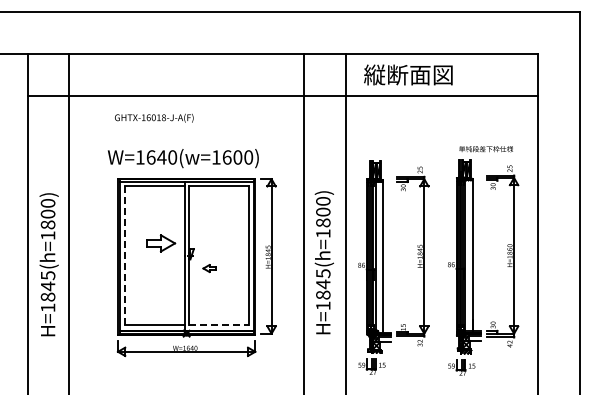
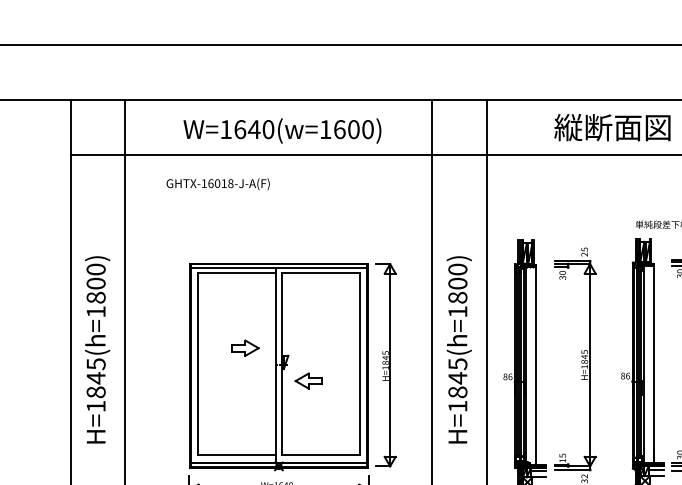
text: (408, 74) -> (612, 126), moved
text: (154, 117) -> (218, 183), moved
text: (182, 158) -> (281, 130), moved
part: (161, 243) -> (245, 348), size x0.71
line: (124, 255) -> (197, 364), dashed -> solid
text: (323, 262) -> (458, 349), moved
text: (48, 264) -> (96, 349), moved
part: (209, 268) -> (308, 381), size x1.67
line: (218, 324) -> (320, 454), dashed -> solid

